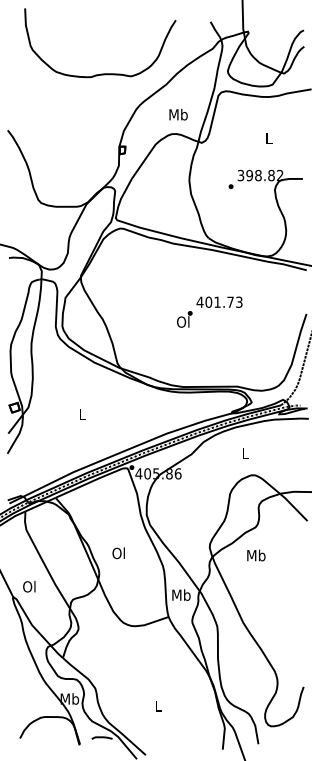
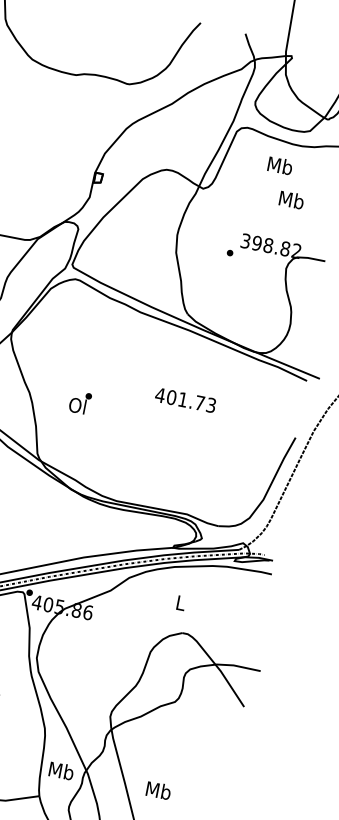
text: (178, 114) -> (280, 165), moved
text: (269, 138) -> (292, 200), L -> Mb
text: (184, 319) -> (79, 402), moved
text: (256, 555) -> (158, 790), moved

